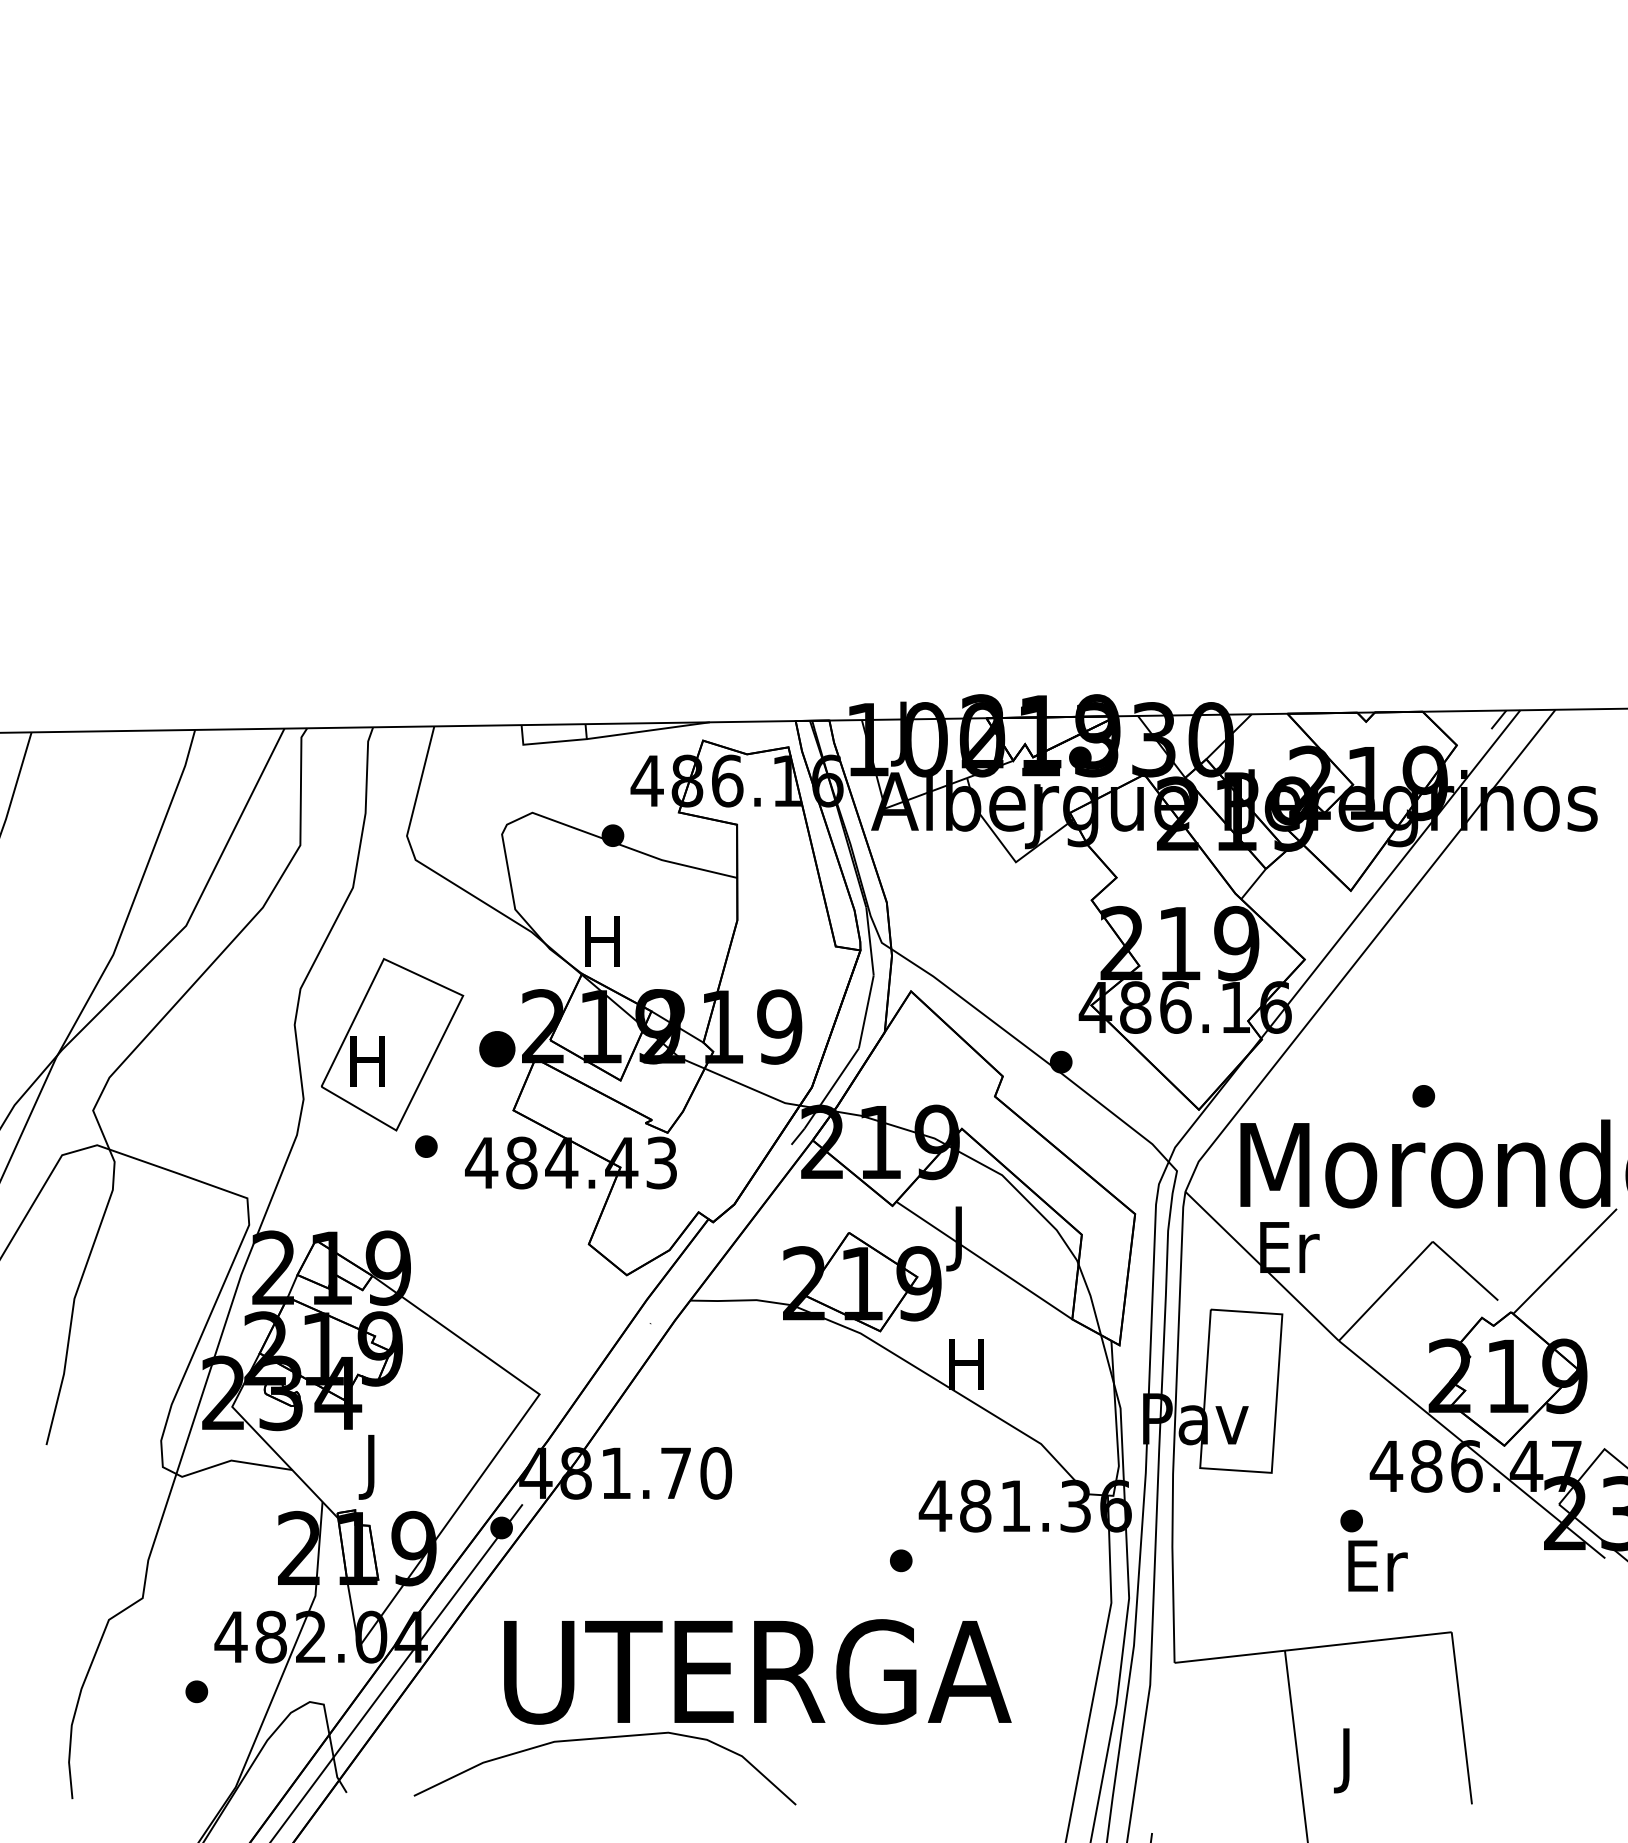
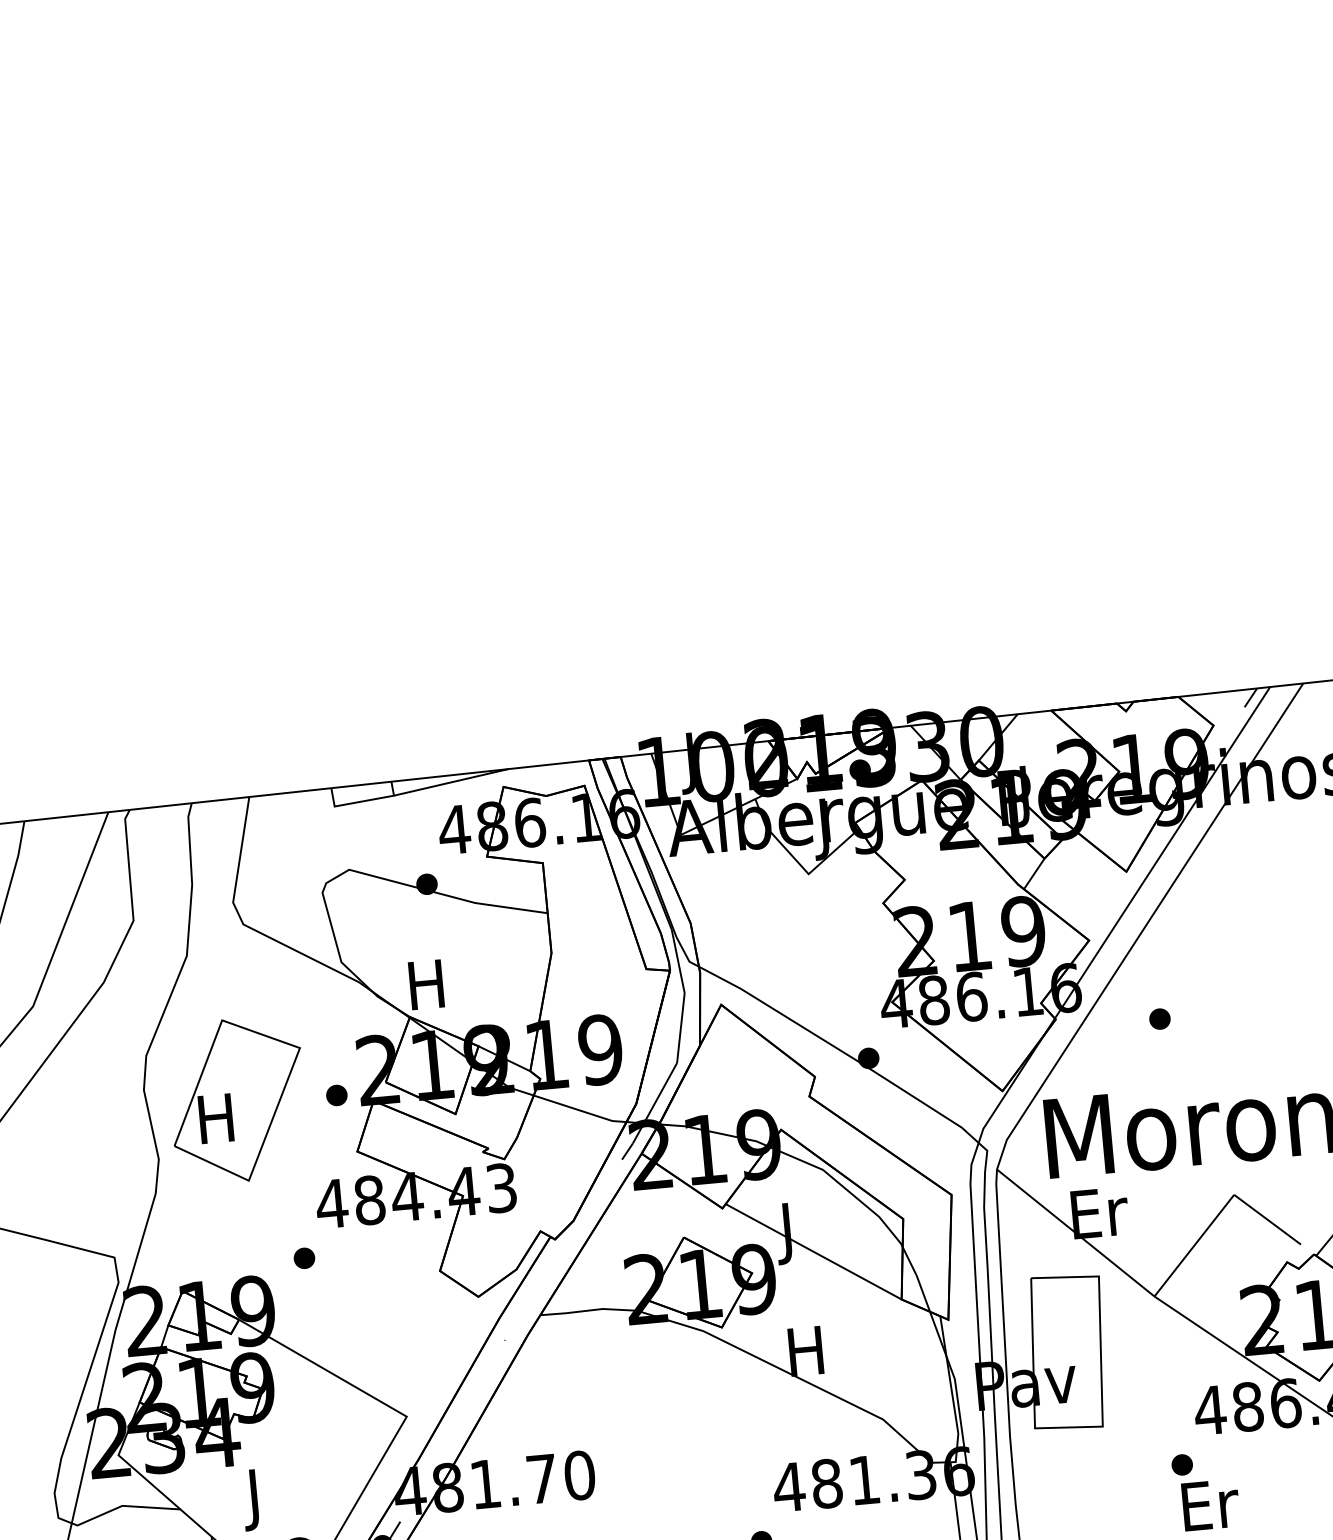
part: (497, 1049) -> (336, 1095), size x0.62
part: (1423, 1096) -> (1159, 1019), moved
part: (426, 1146) -> (304, 1258), moved

